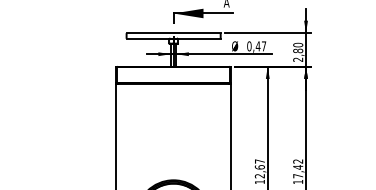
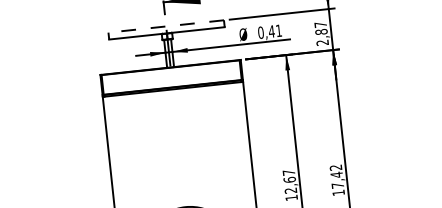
line: (173, 33) -> (166, 26), solid -> dashed
text: (298, 44) -> (321, 24), 2,80 -> 2,87
text: (264, 46) -> (279, 30), 0,47 -> 0,41

